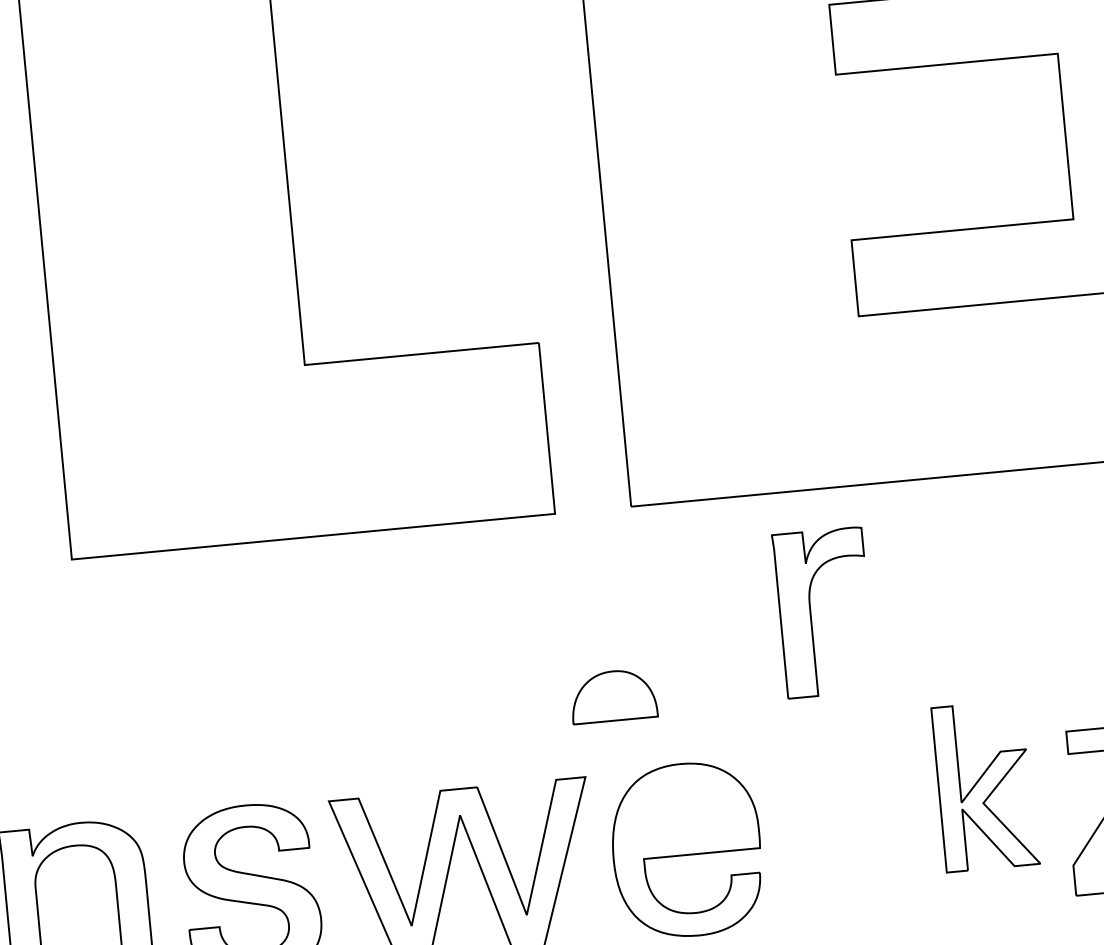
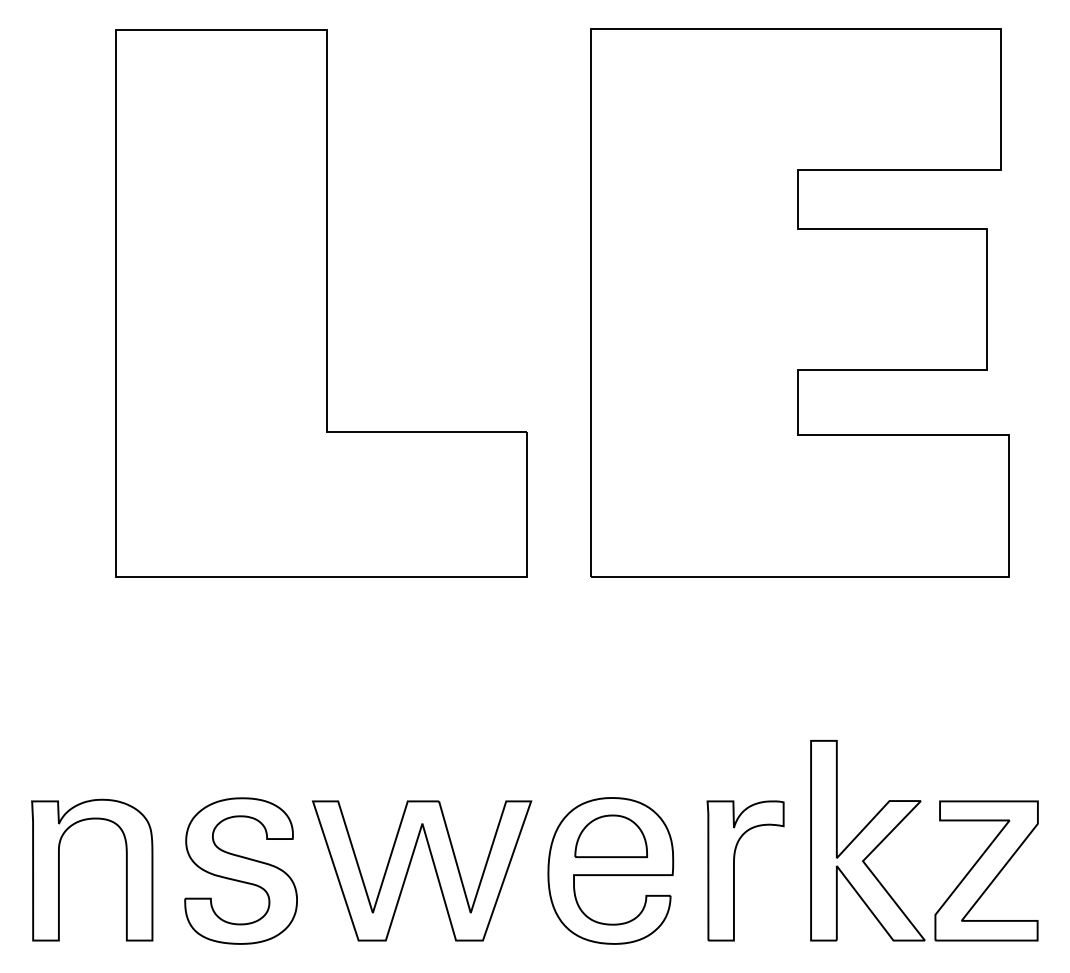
part: (811, 613) -> (734, 870), moved
part: (612, 696) -> (610, 836), moved
part: (985, 785) -> (867, 840), size x1.43

